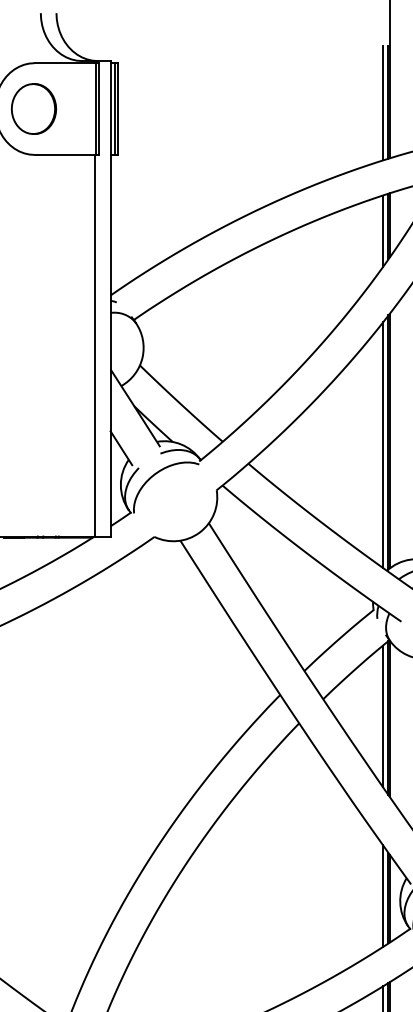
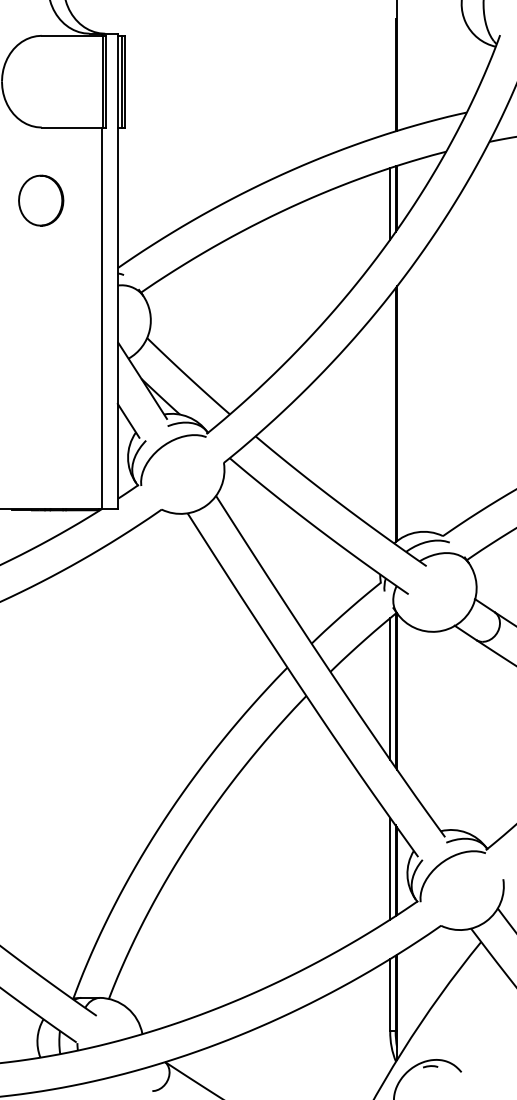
line: (383, 102) -> (390, 75), removed
part: (34, 108) -> (41, 200), moved
line: (383, 444) -> (390, 417), removed

